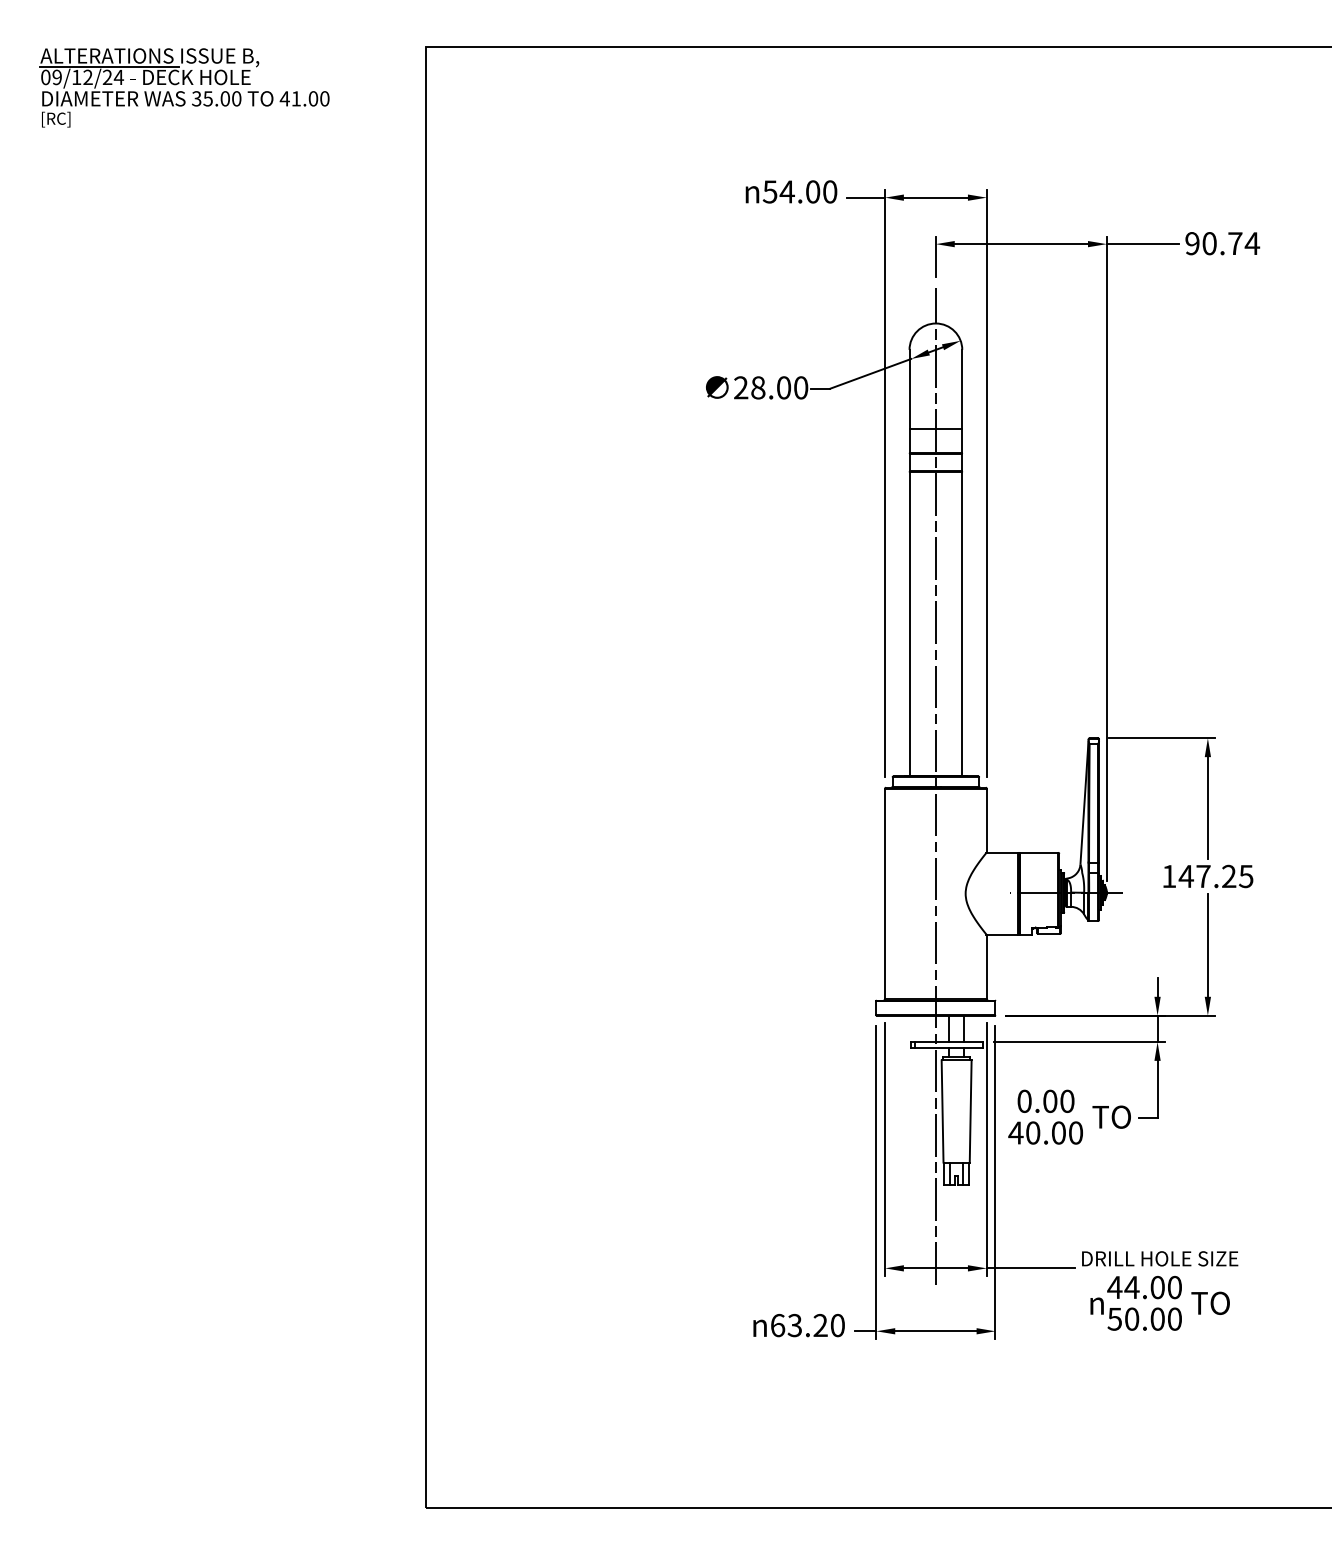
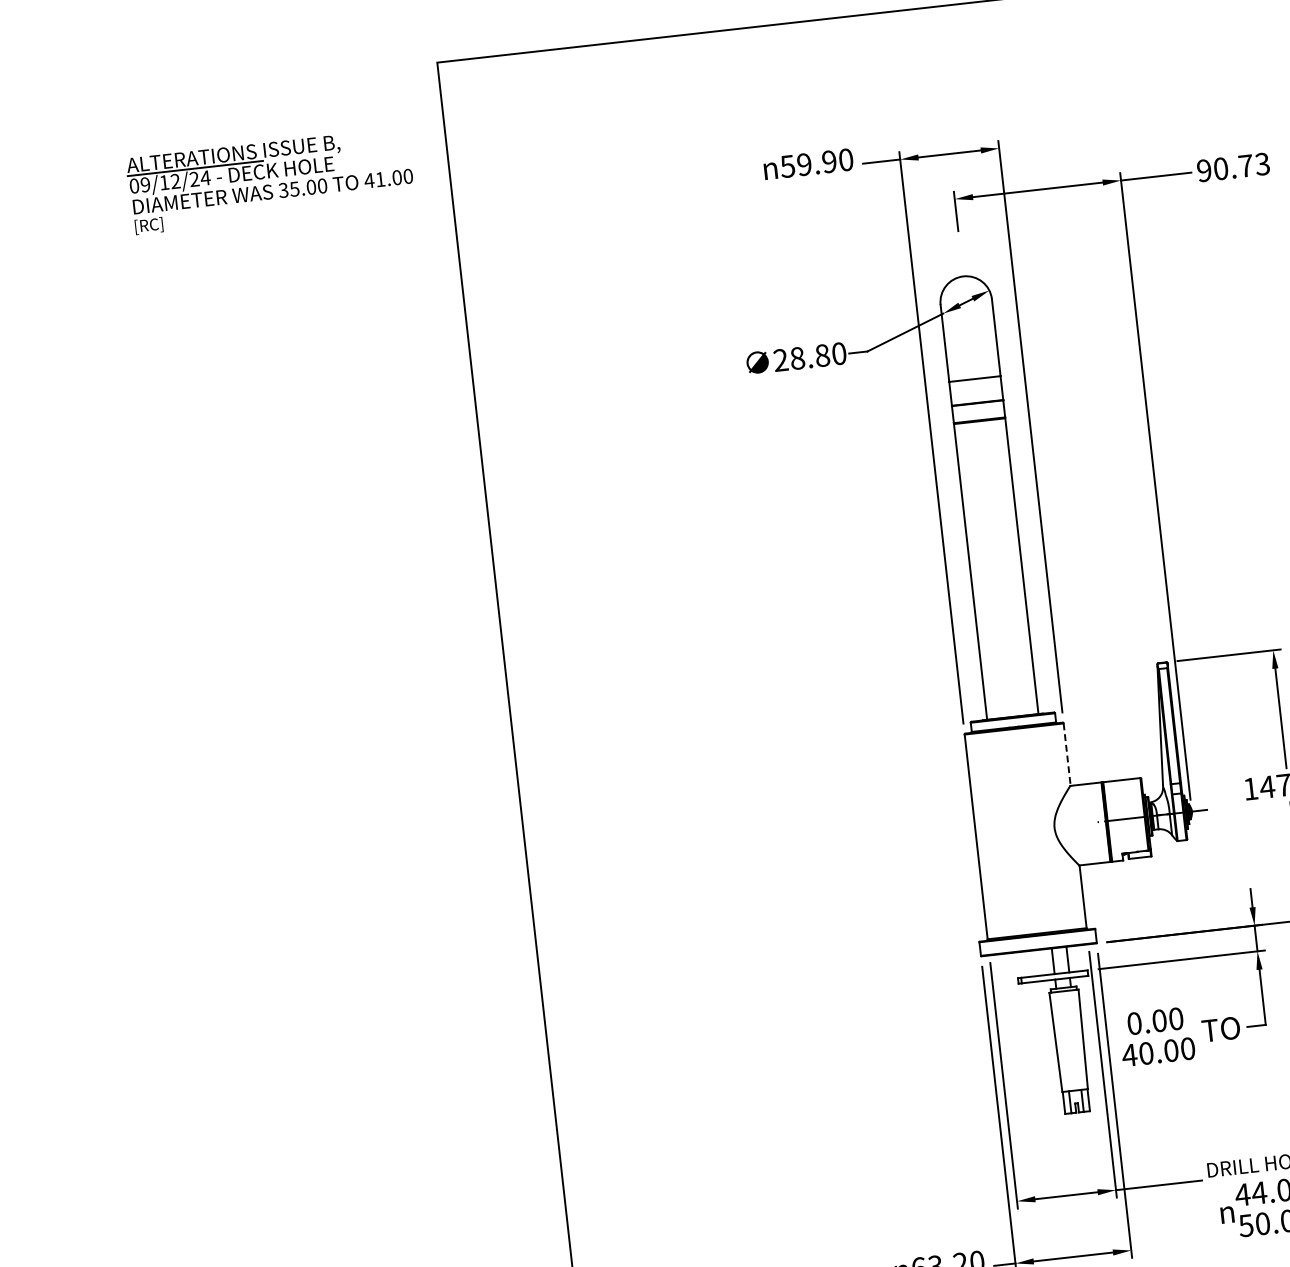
part: (184, 87) -> (270, 180), moved
text: (799, 191) -> (816, 162), 54.00 -> 59.90
text: (1252, 243) -> (1262, 164), 90.74 -> 90.73
text: (784, 388) -> (823, 356), 28.00 -> 28.80
line: (935, 786) -> (1013, 726), removed
line: (986, 820) -> (1066, 754), solid -> dashed

